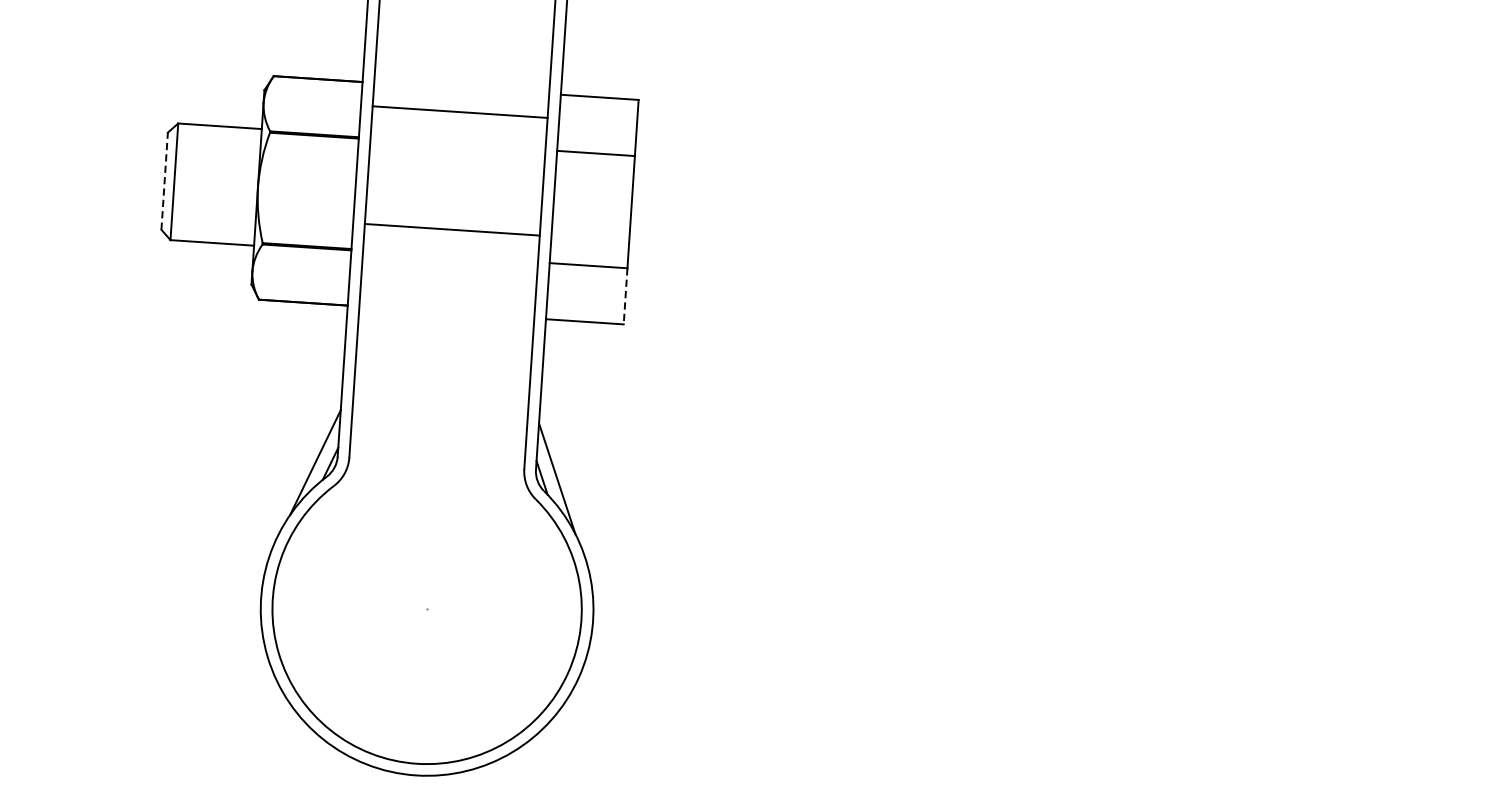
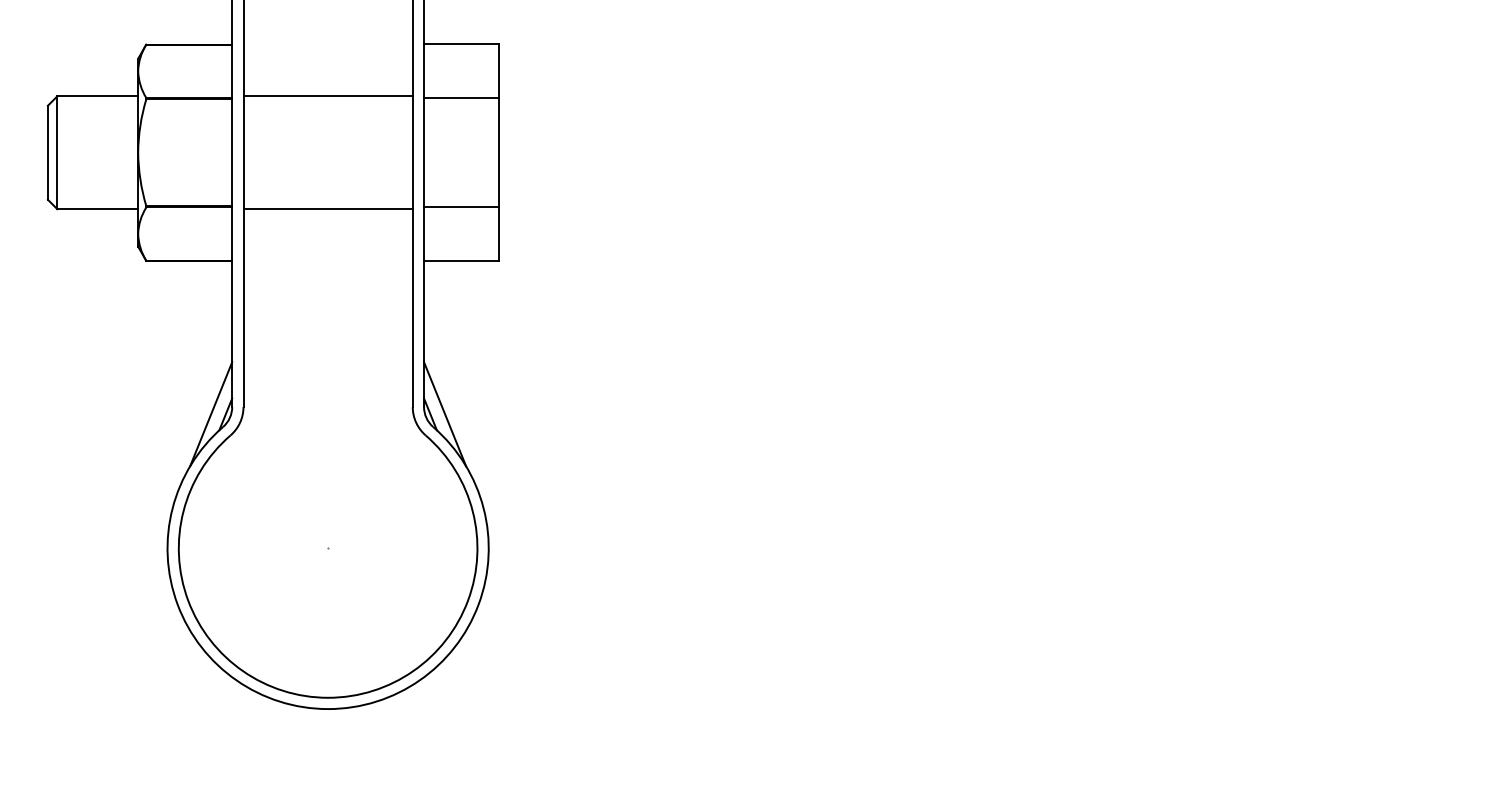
line: (459, 112) -> (327, 96), moved
line: (164, 180) -> (47, 152), dashed -> solid
line: (451, 230) -> (327, 209), moved
line: (625, 296) -> (499, 234), dashed -> solid

